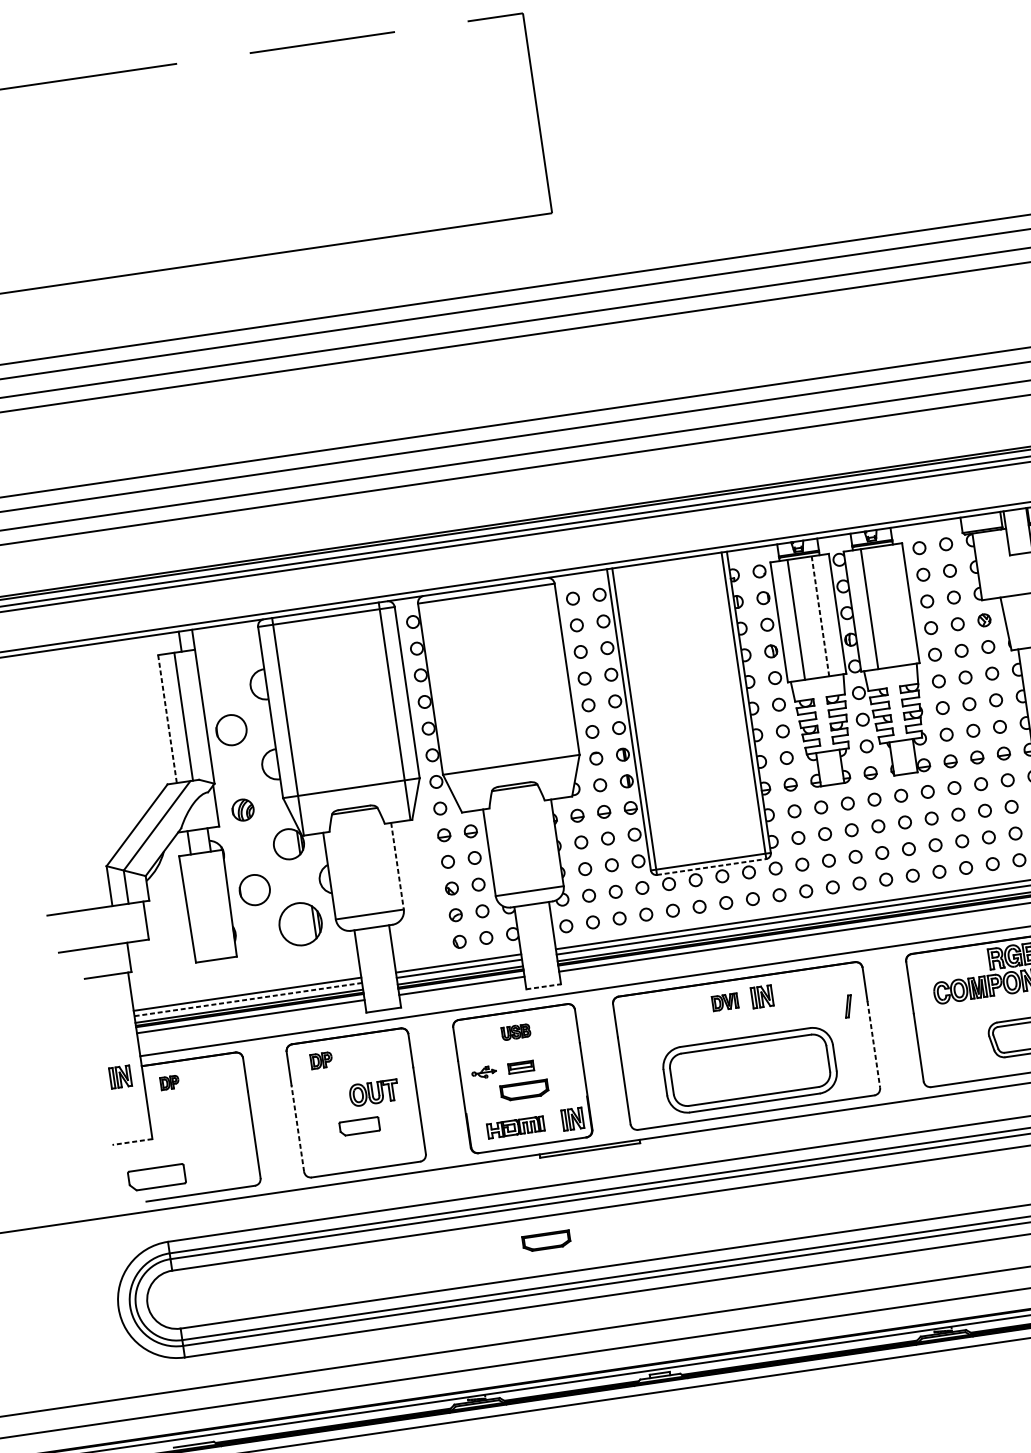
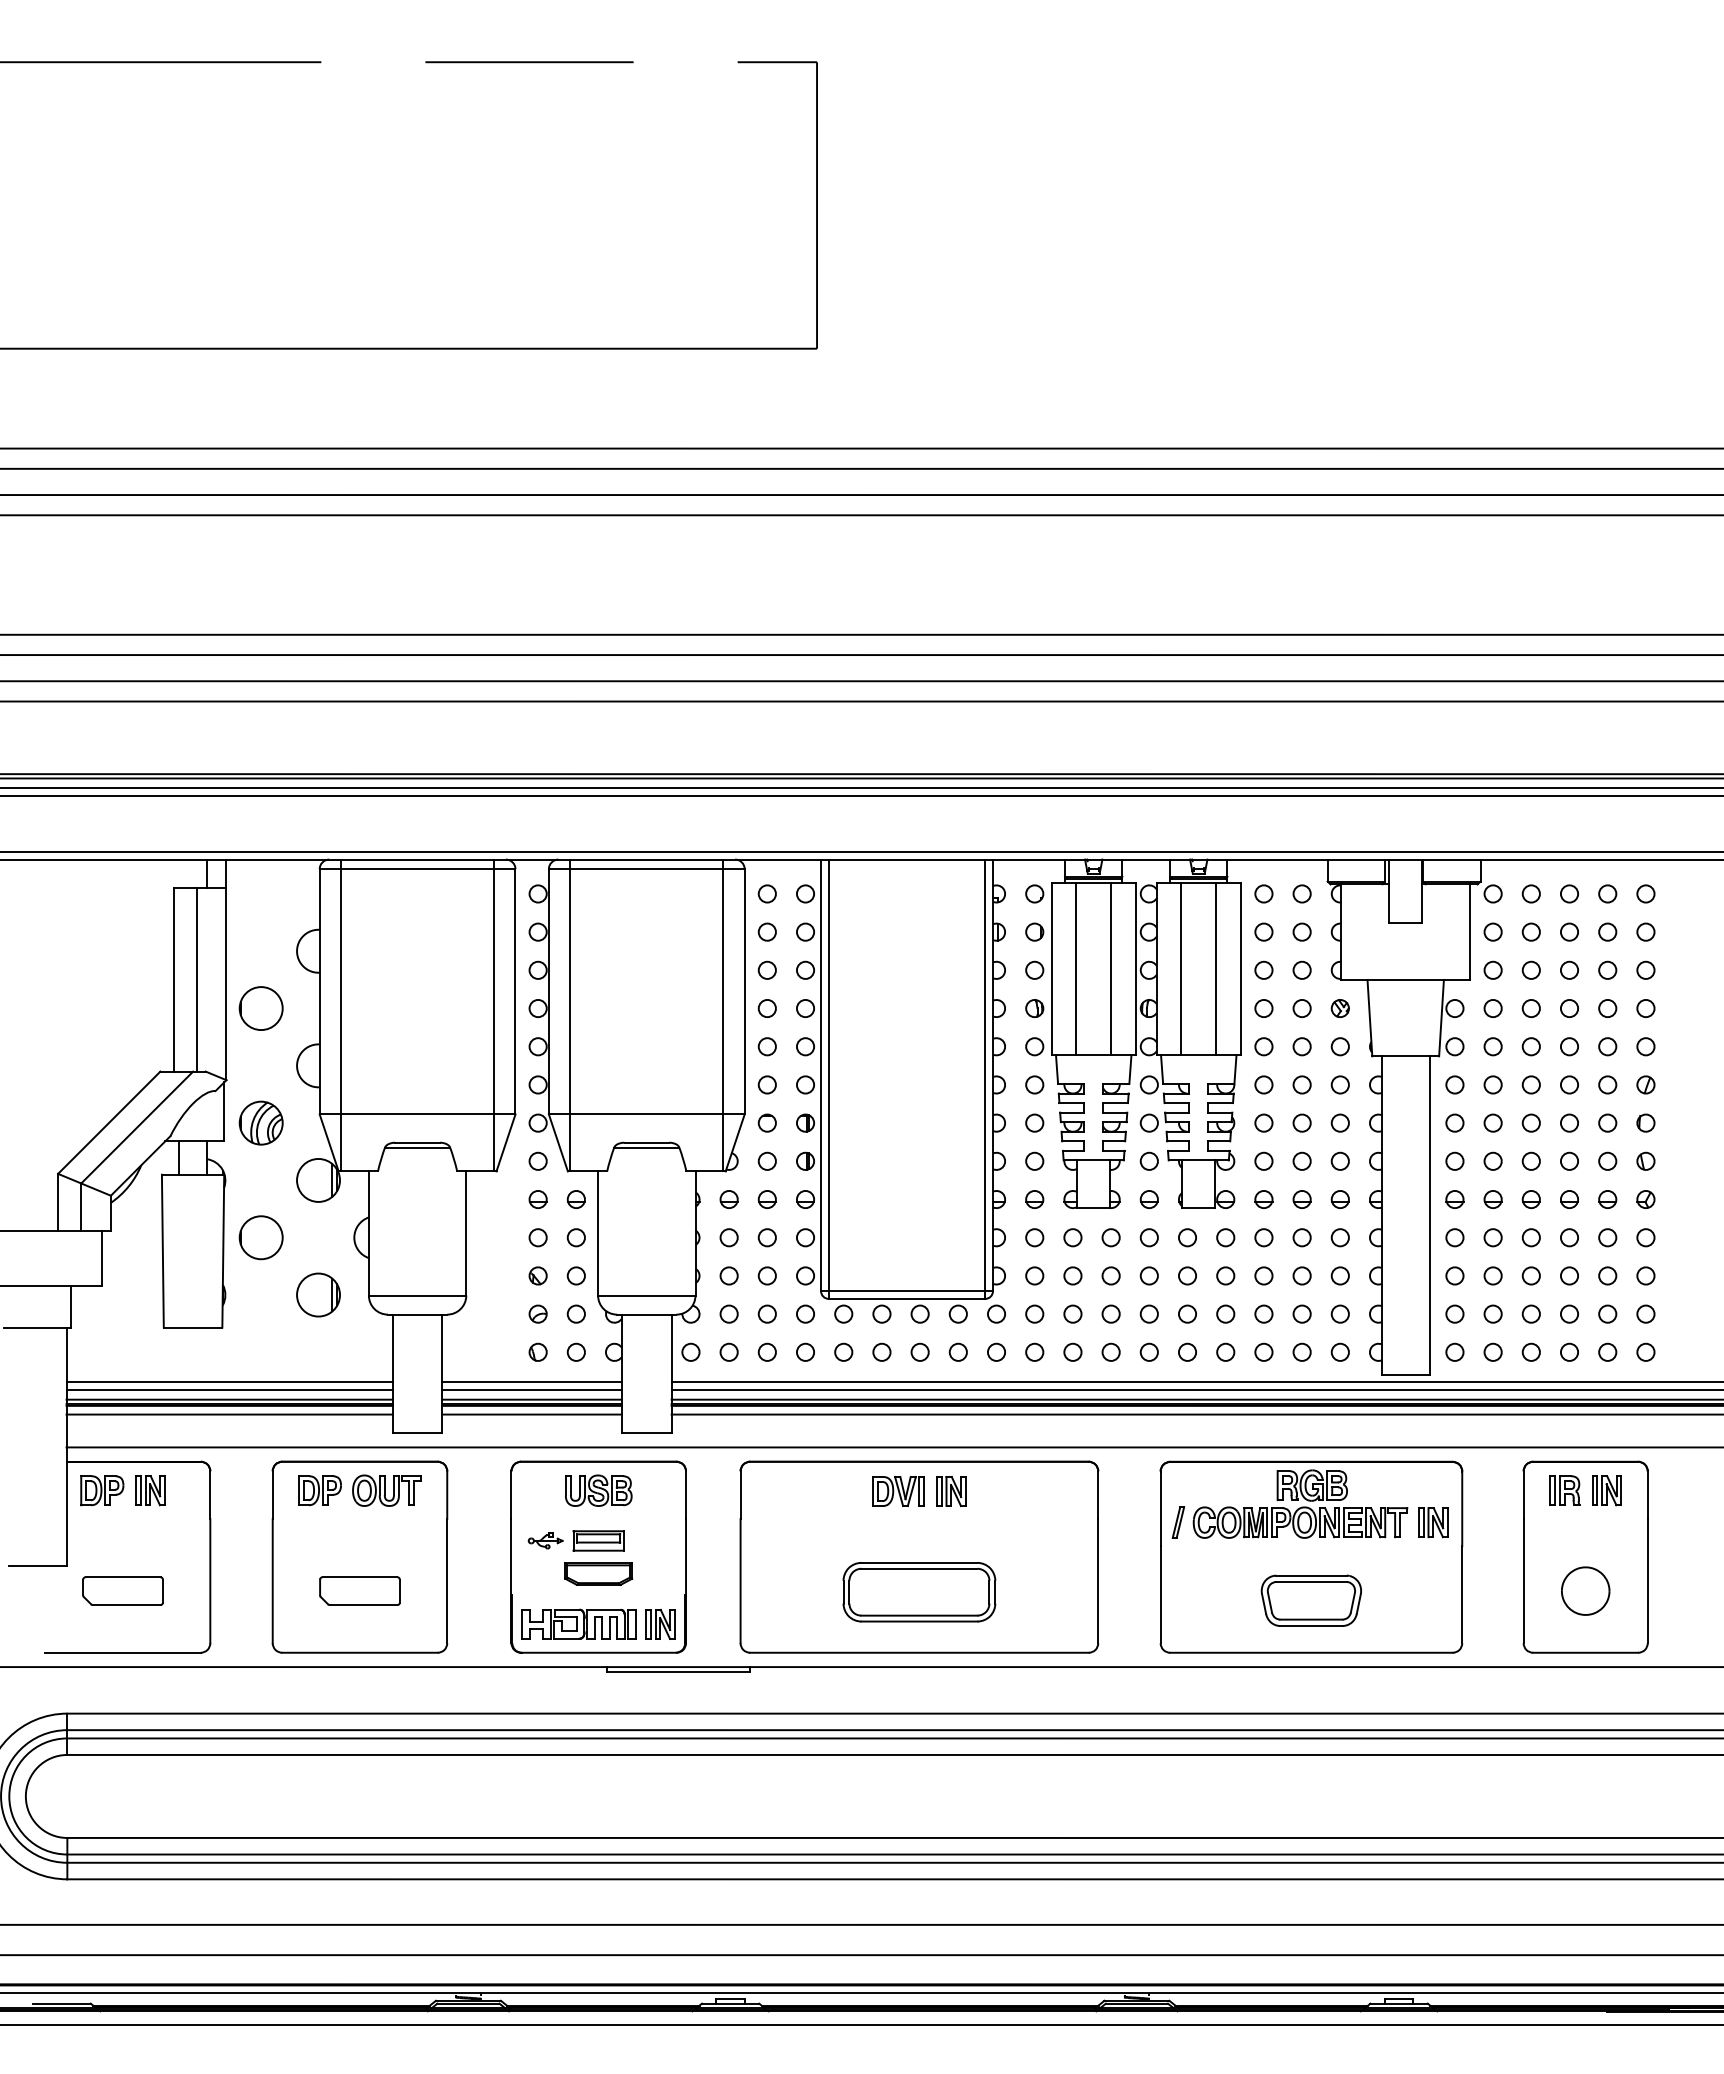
line: (894, 605) -> (1216, 969), added
line: (820, 616) -> (1111, 969), dashed -> solid
line: (554, 687) -> (723, 1015), added
line: (448, 703) -> (570, 1015), added
line: (167, 718) -> (173, 979), dashed -> solid
part: (242, 809) -> (260, 1122), size x1.43
line: (397, 866) -> (466, 1233), dashed -> solid
line: (711, 866) -> (907, 1298), dashed -> solid
part: (300, 923) -> (318, 1294), size x0.71
line: (543, 986) -> (646, 1432), dashed -> solid
line: (248, 999) -> (229, 1390), dashed -> solid
part: (725, 1002) -> (898, 1491), size x1.43
part: (847, 1006) -> (1177, 1522), moved
part: (515, 1032) -> (598, 1490), size x1.67
line: (874, 1044) -> (1098, 1581), dashed -> solid
part: (321, 1060) -> (319, 1490), size x1.43
part: (520, 1066) -> (598, 1540), size x1.43
part: (750, 1070) -> (919, 1592), size x0.62
part: (120, 1076) -> (150, 1490), moved
part: (169, 1082) -> (102, 1490), size x1.67
part: (373, 1092) -> (386, 1490), moved
part: (359, 1126) -> (359, 1590), size x1.43
part: (515, 1126) -> (578, 1623), size x1.43
line: (297, 1128) -> (272, 1580), dashed -> solid
line: (132, 1142) -> (37, 1566), dashed -> solid
part: (156, 1177) -> (122, 1590), moved
part: (546, 1240) -> (598, 1789), removed

